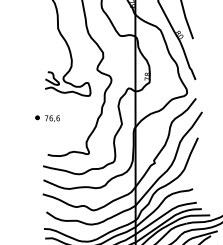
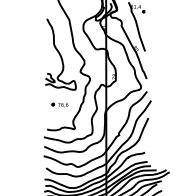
part: (46, 117) -> (59, 104), moved

